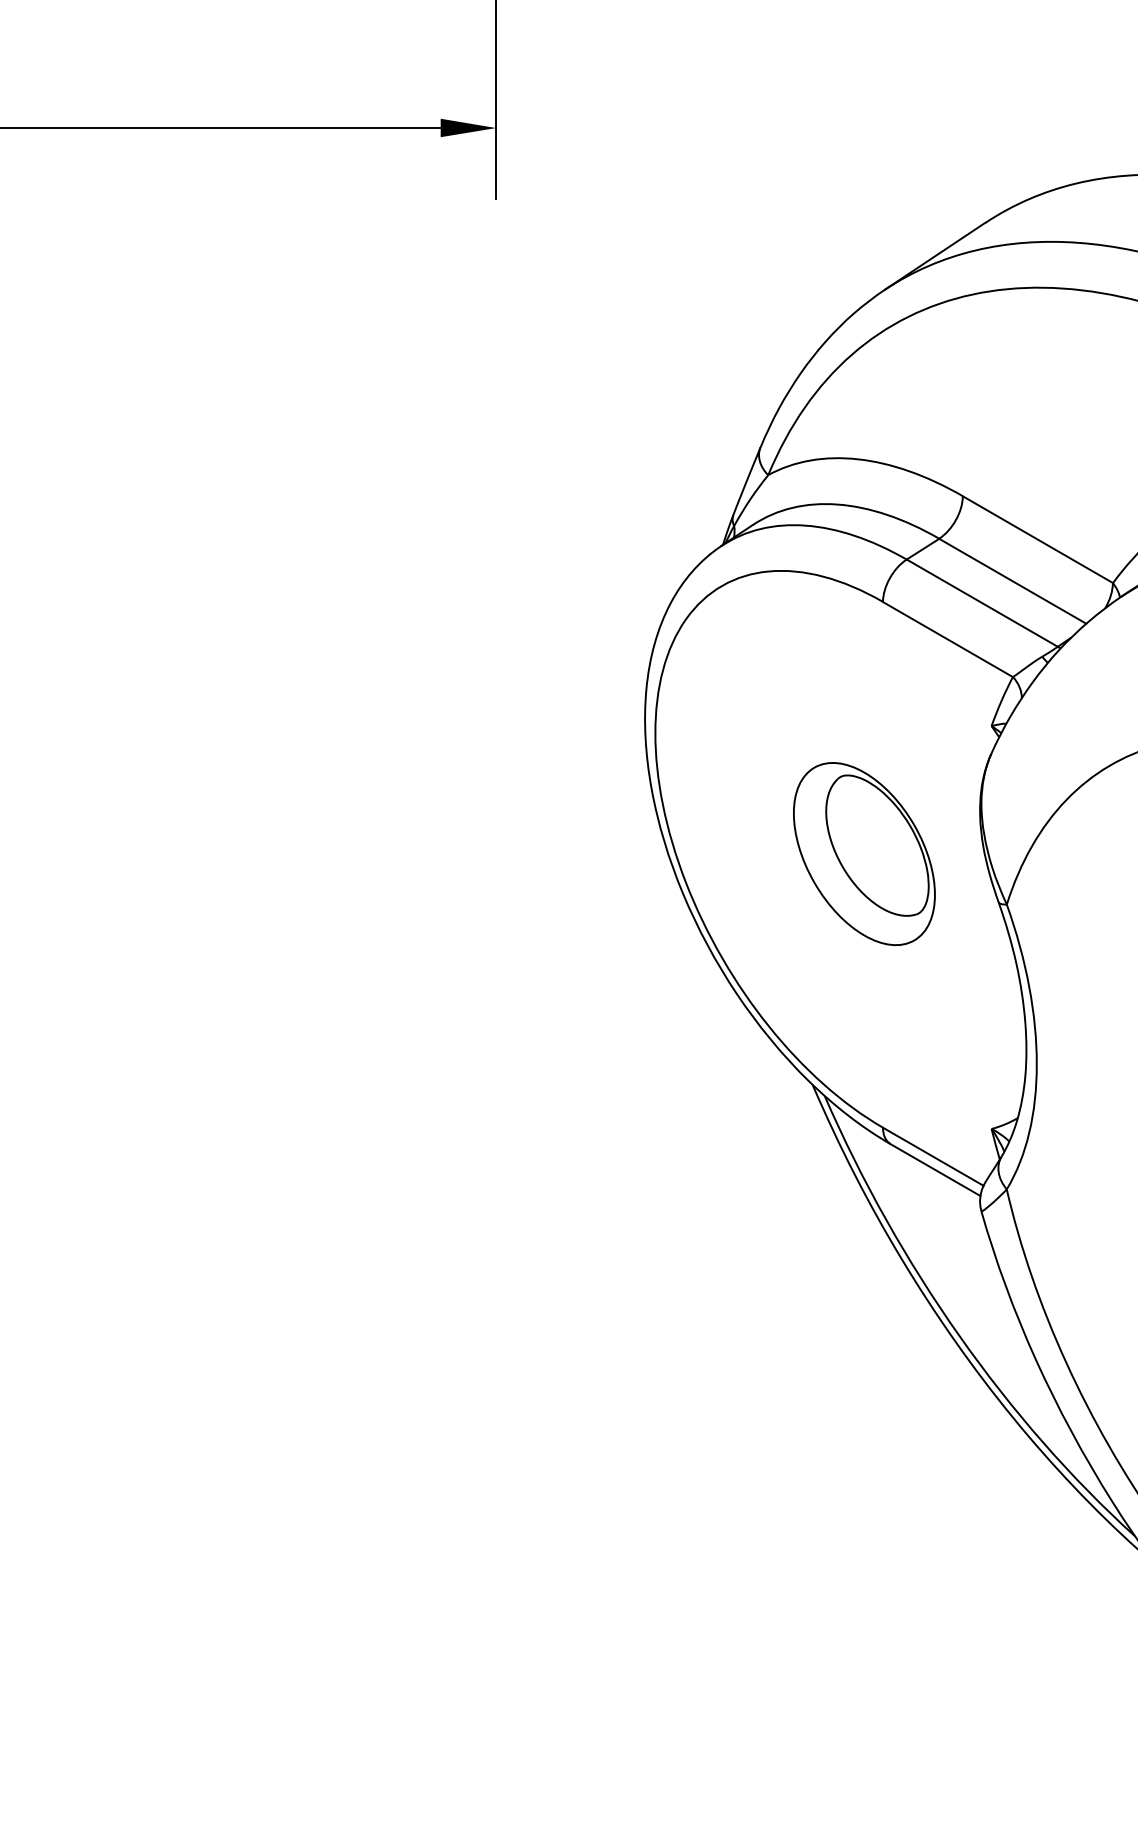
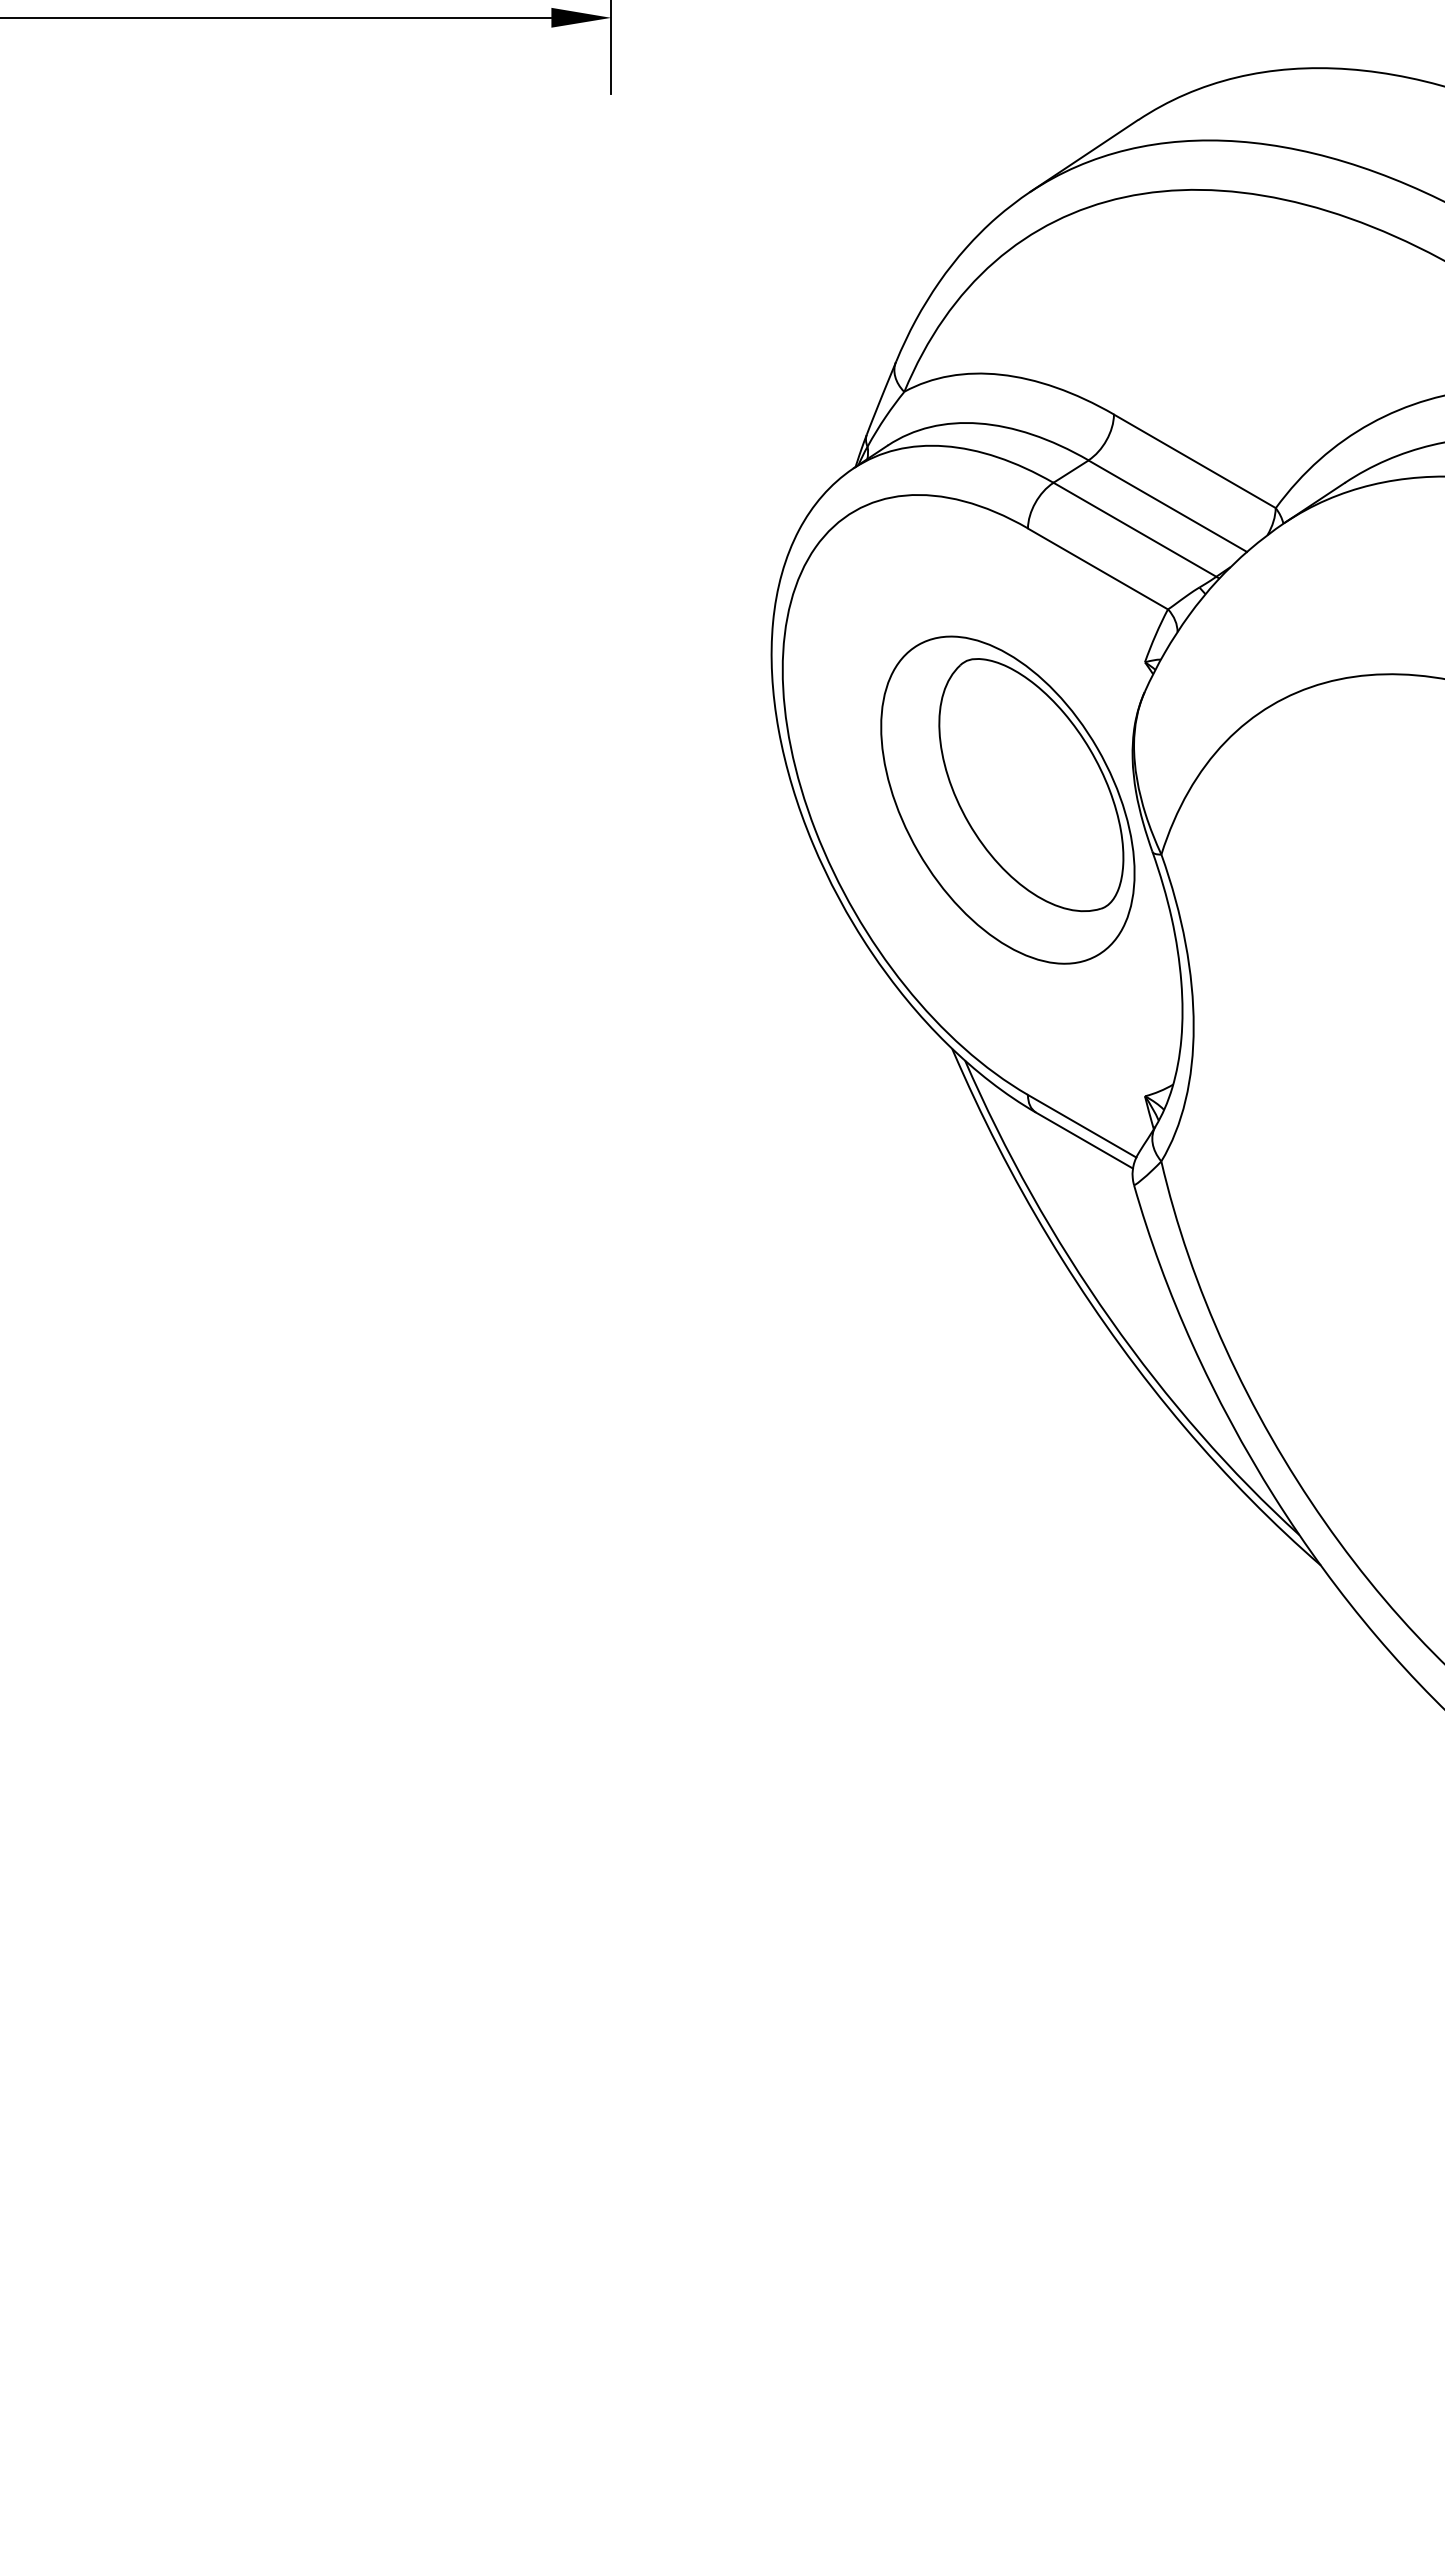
part: (863, 853) -> (1007, 799), size x1.67

